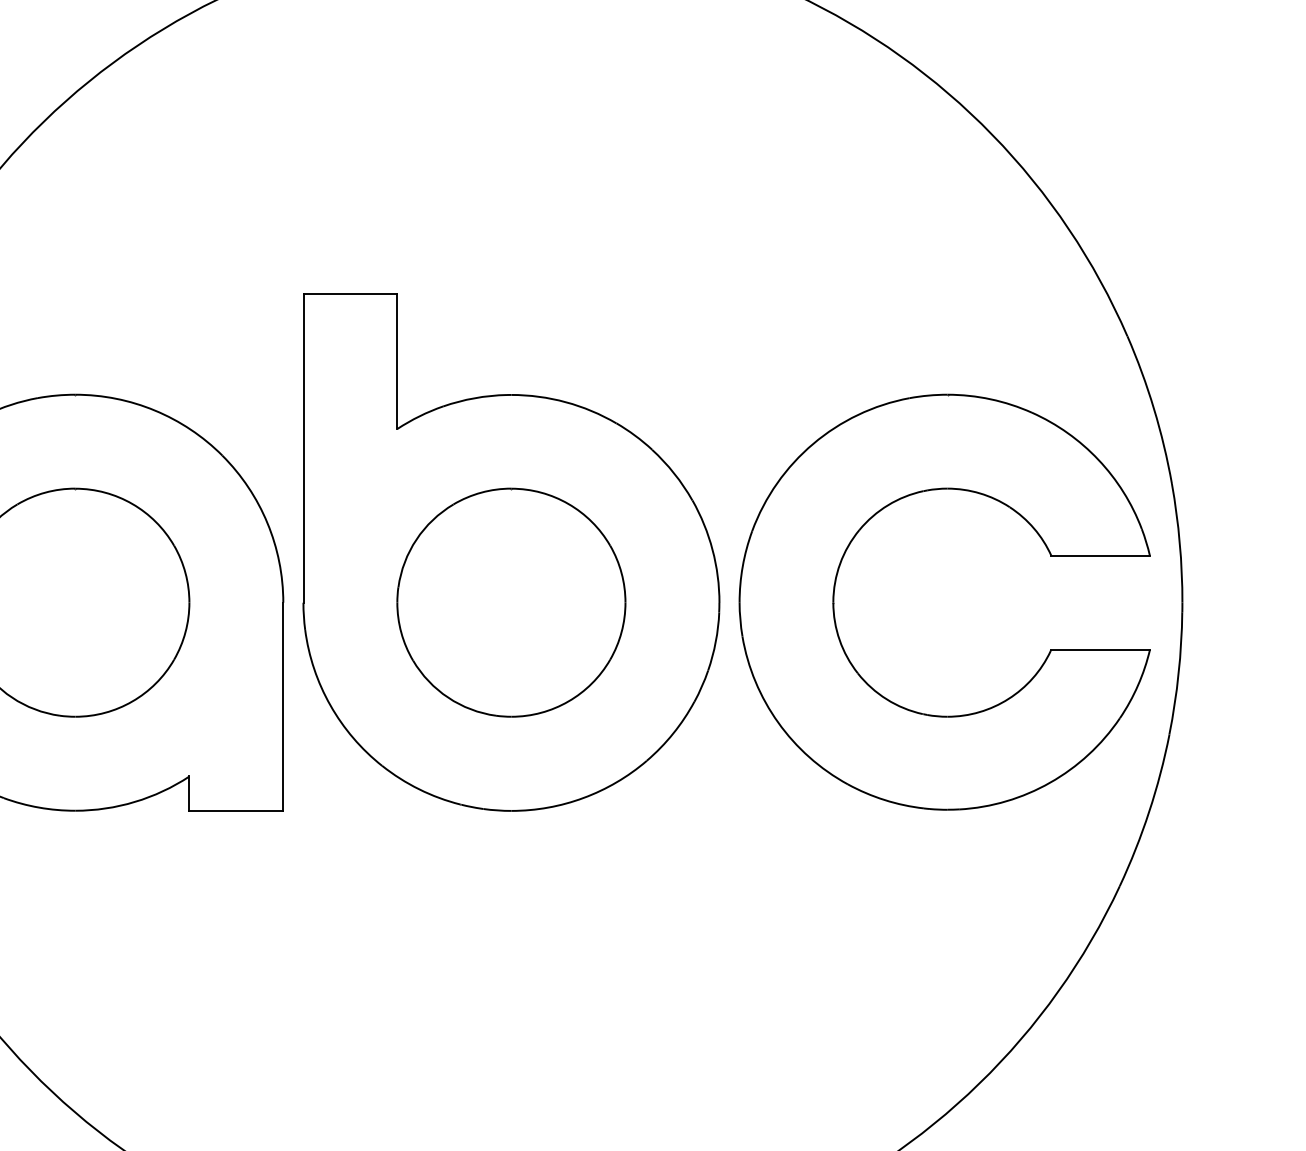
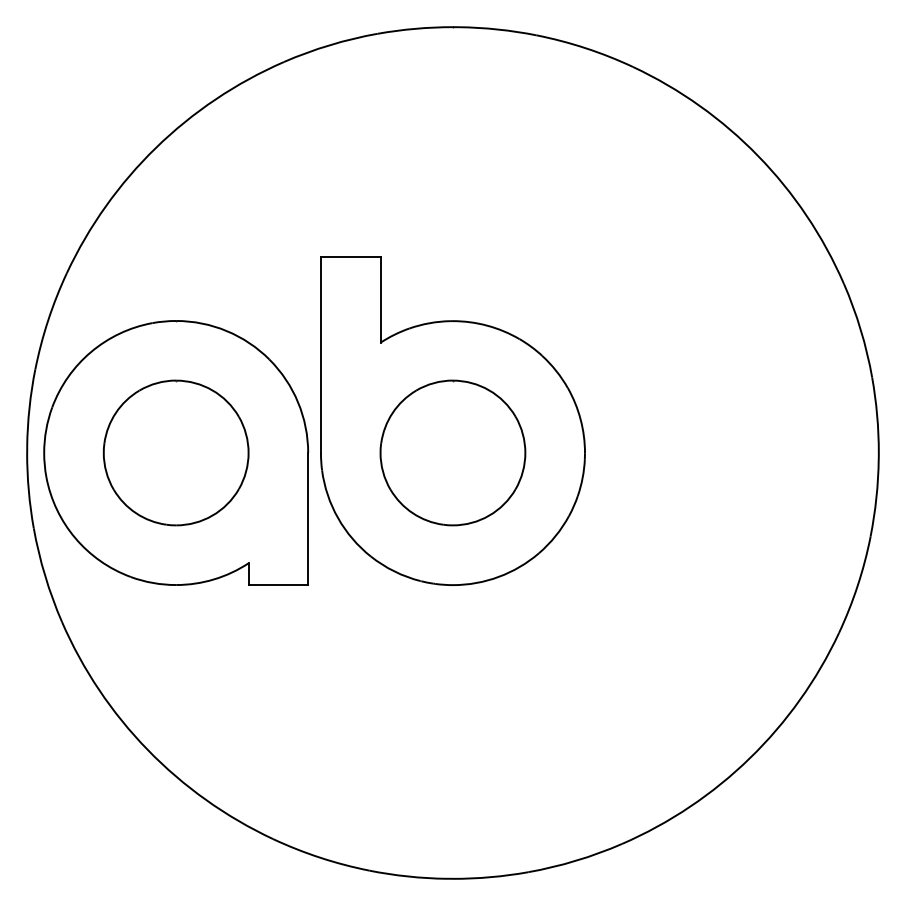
part: (846, 554) -> (665, 422), removed

